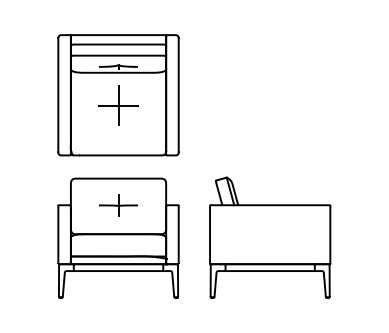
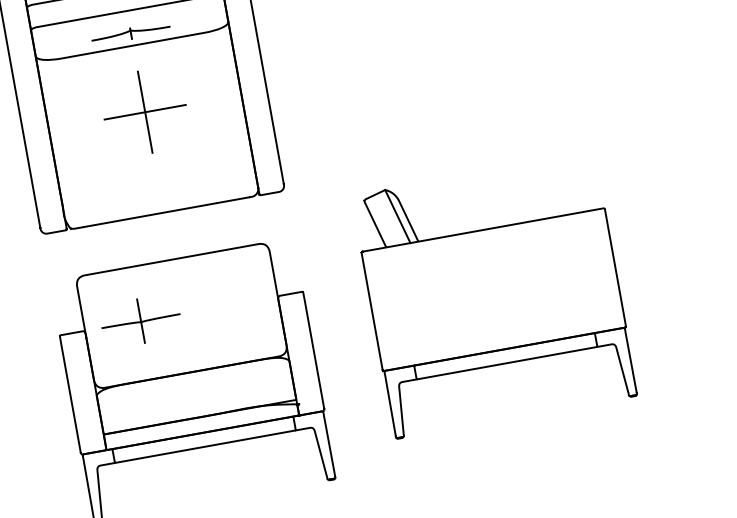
part: (118, 205) -> (141, 321), moved
part: (270, 237) -> (495, 295), moved

